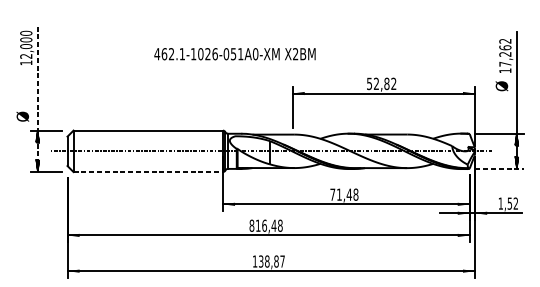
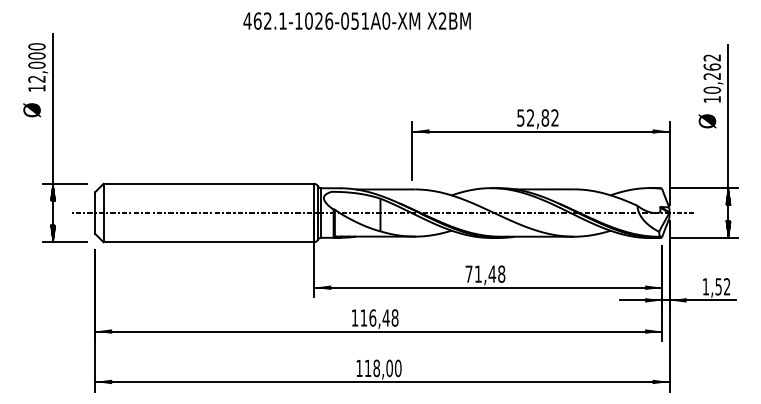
text: (234, 53) -> (356, 20), moved
text: (505, 63) -> (712, 89), 17,262 -> 10,262
line: (38, 97) -> (53, 137), dashed -> solid
text: (23, 116) -> (32, 110), moved
line: (499, 169) -> (704, 238), dashed -> solid
line: (148, 172) -> (209, 242), dashed -> solid
text: (251, 225) -> (354, 317), 816,48 -> 116,48
text: (271, 261) -> (382, 368), 138,87 -> 118,00

